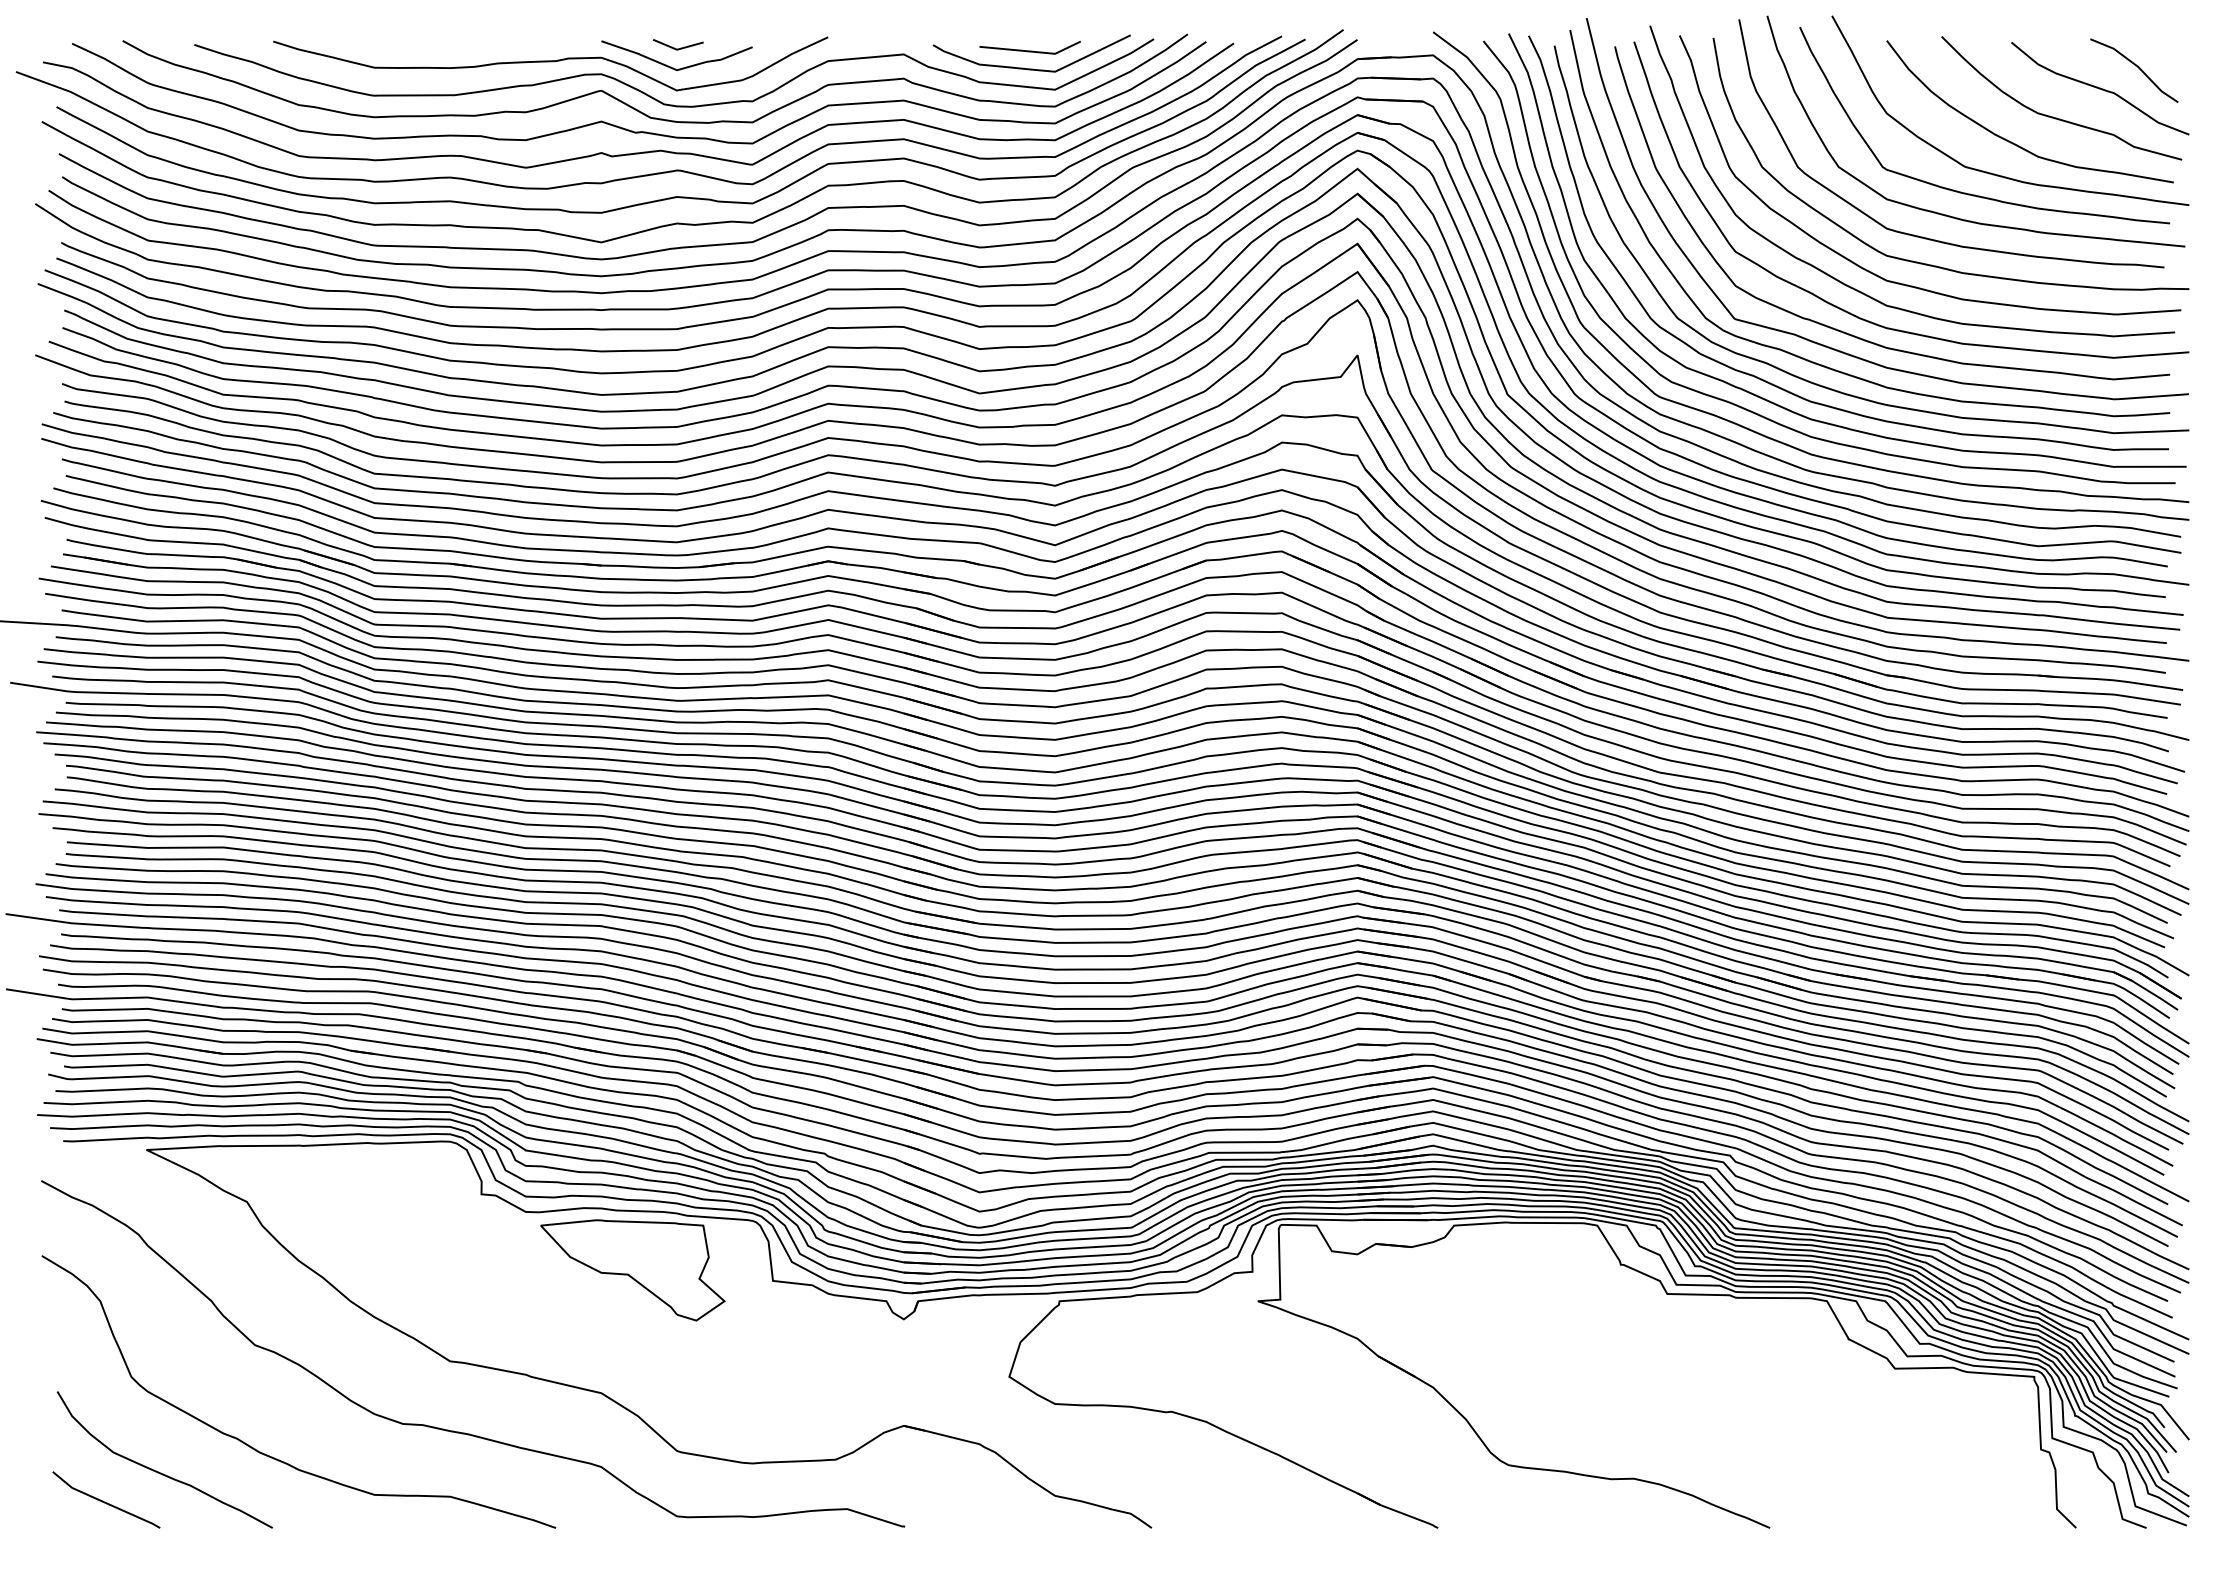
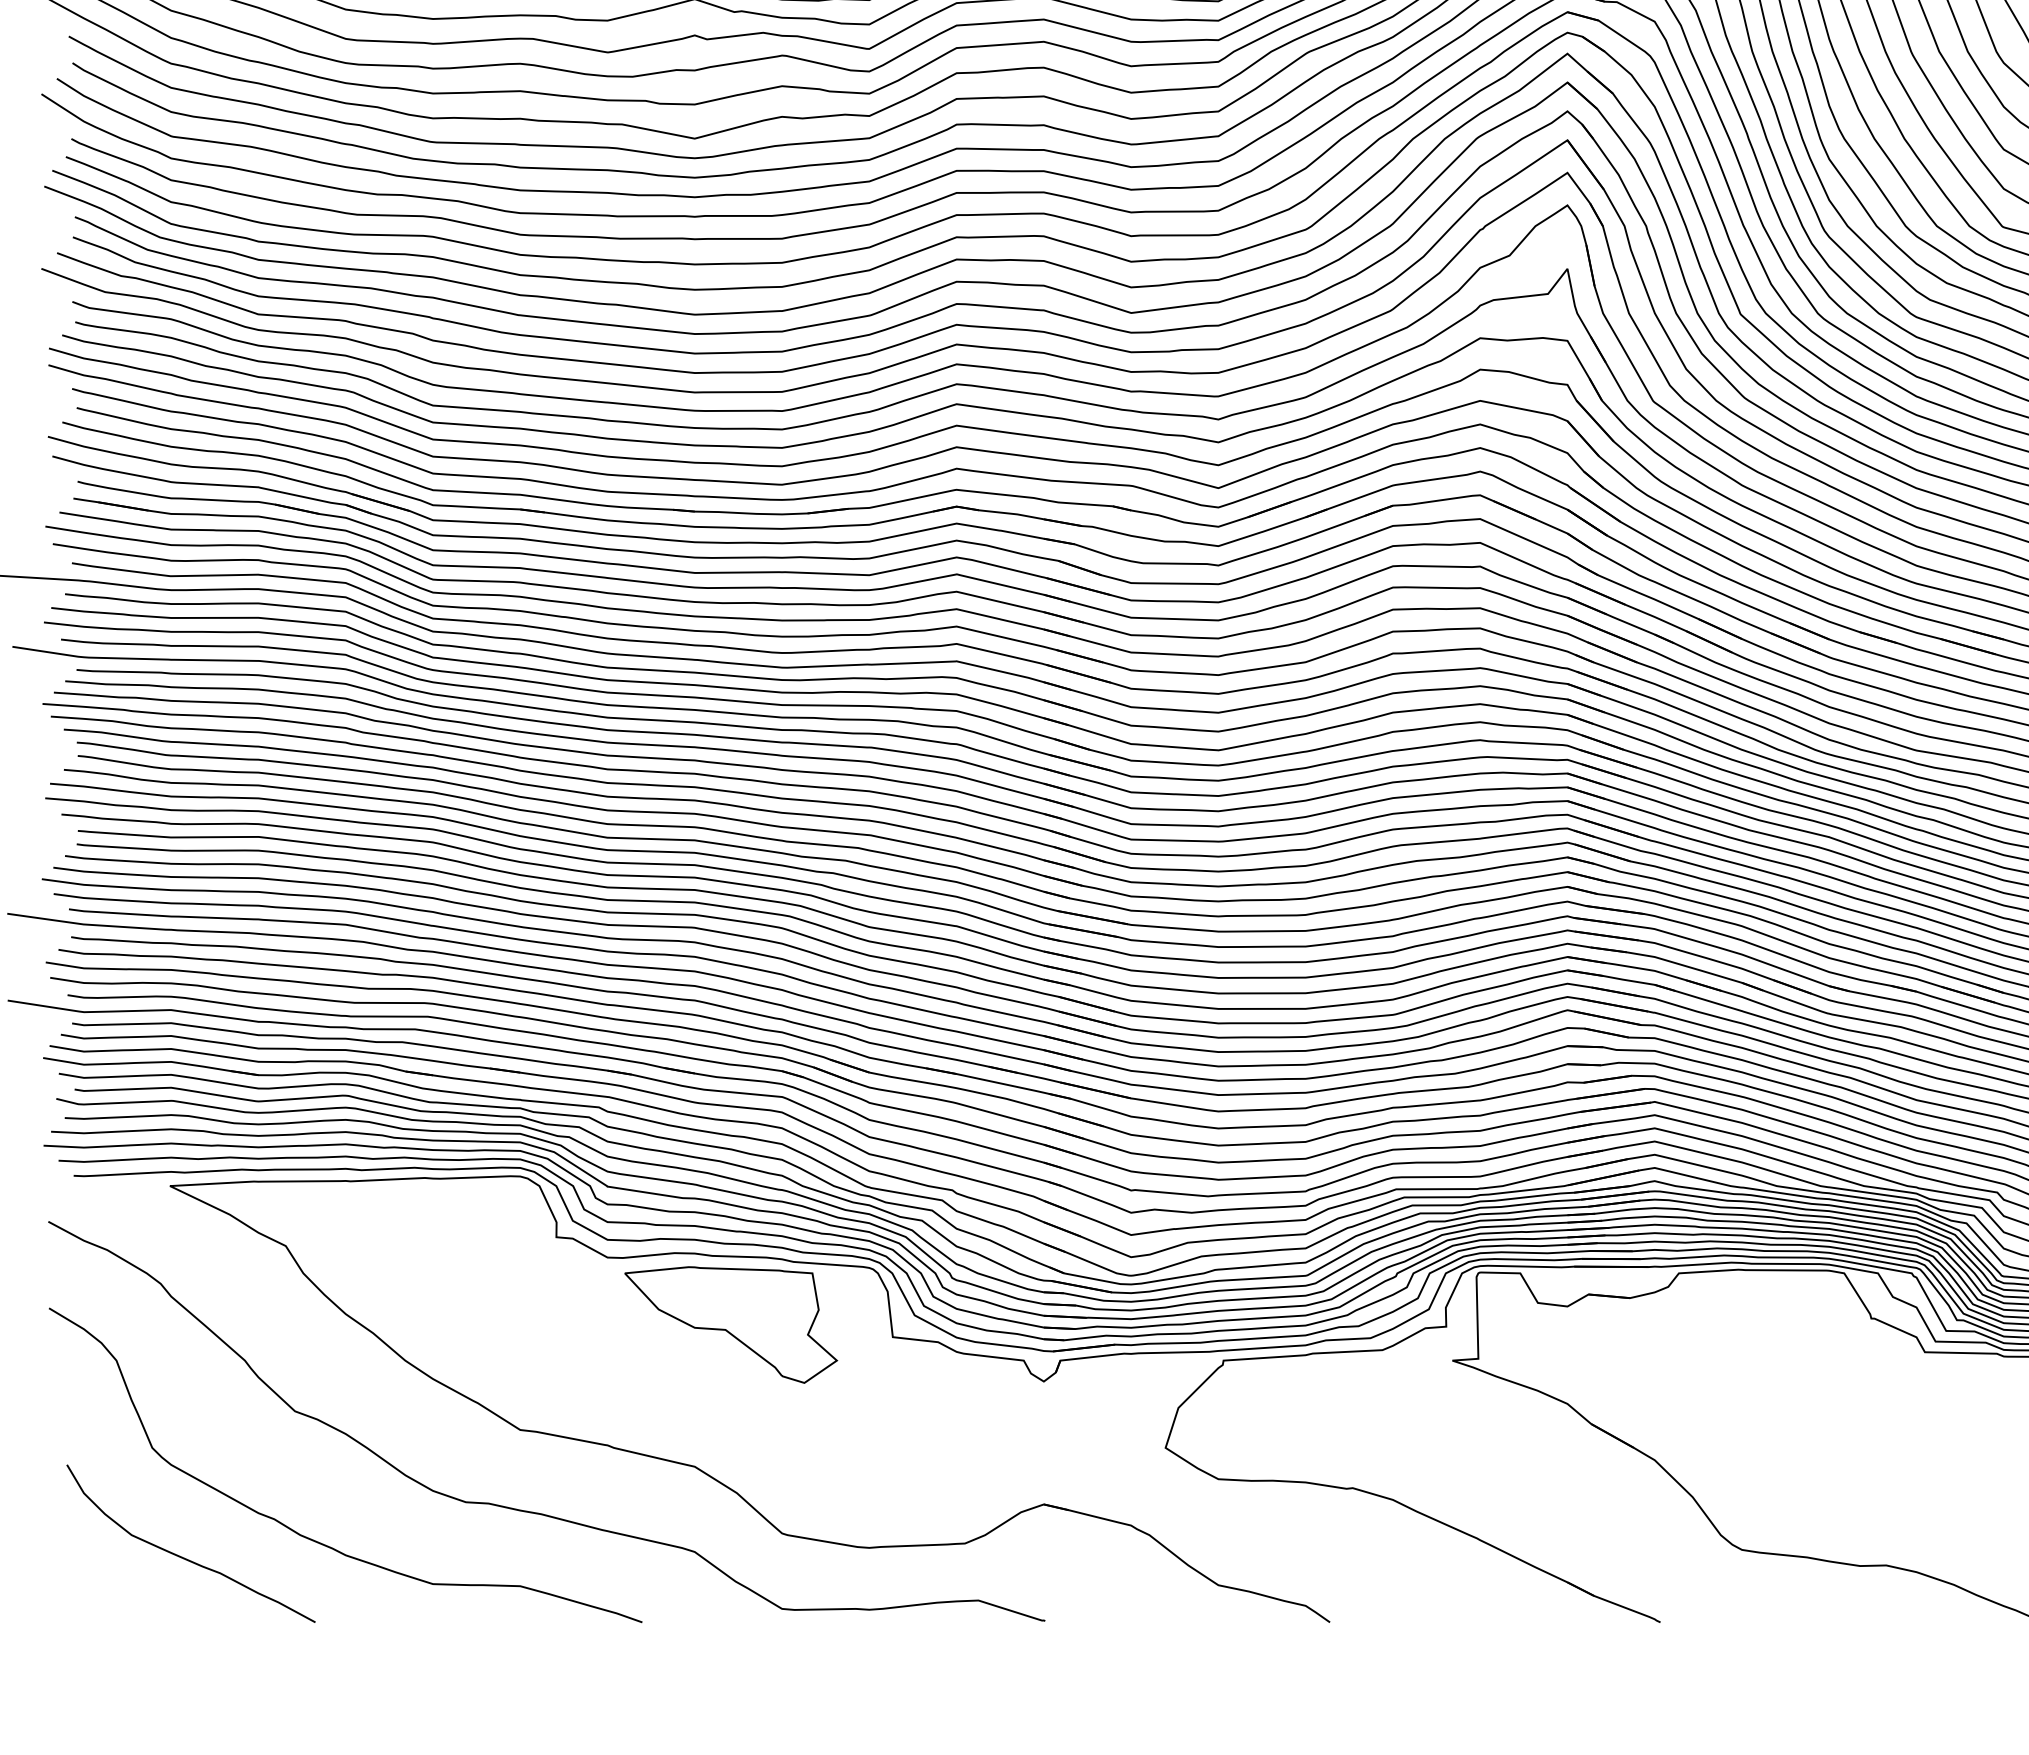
curve: (105, 1501) -> (122, 1591), removed

